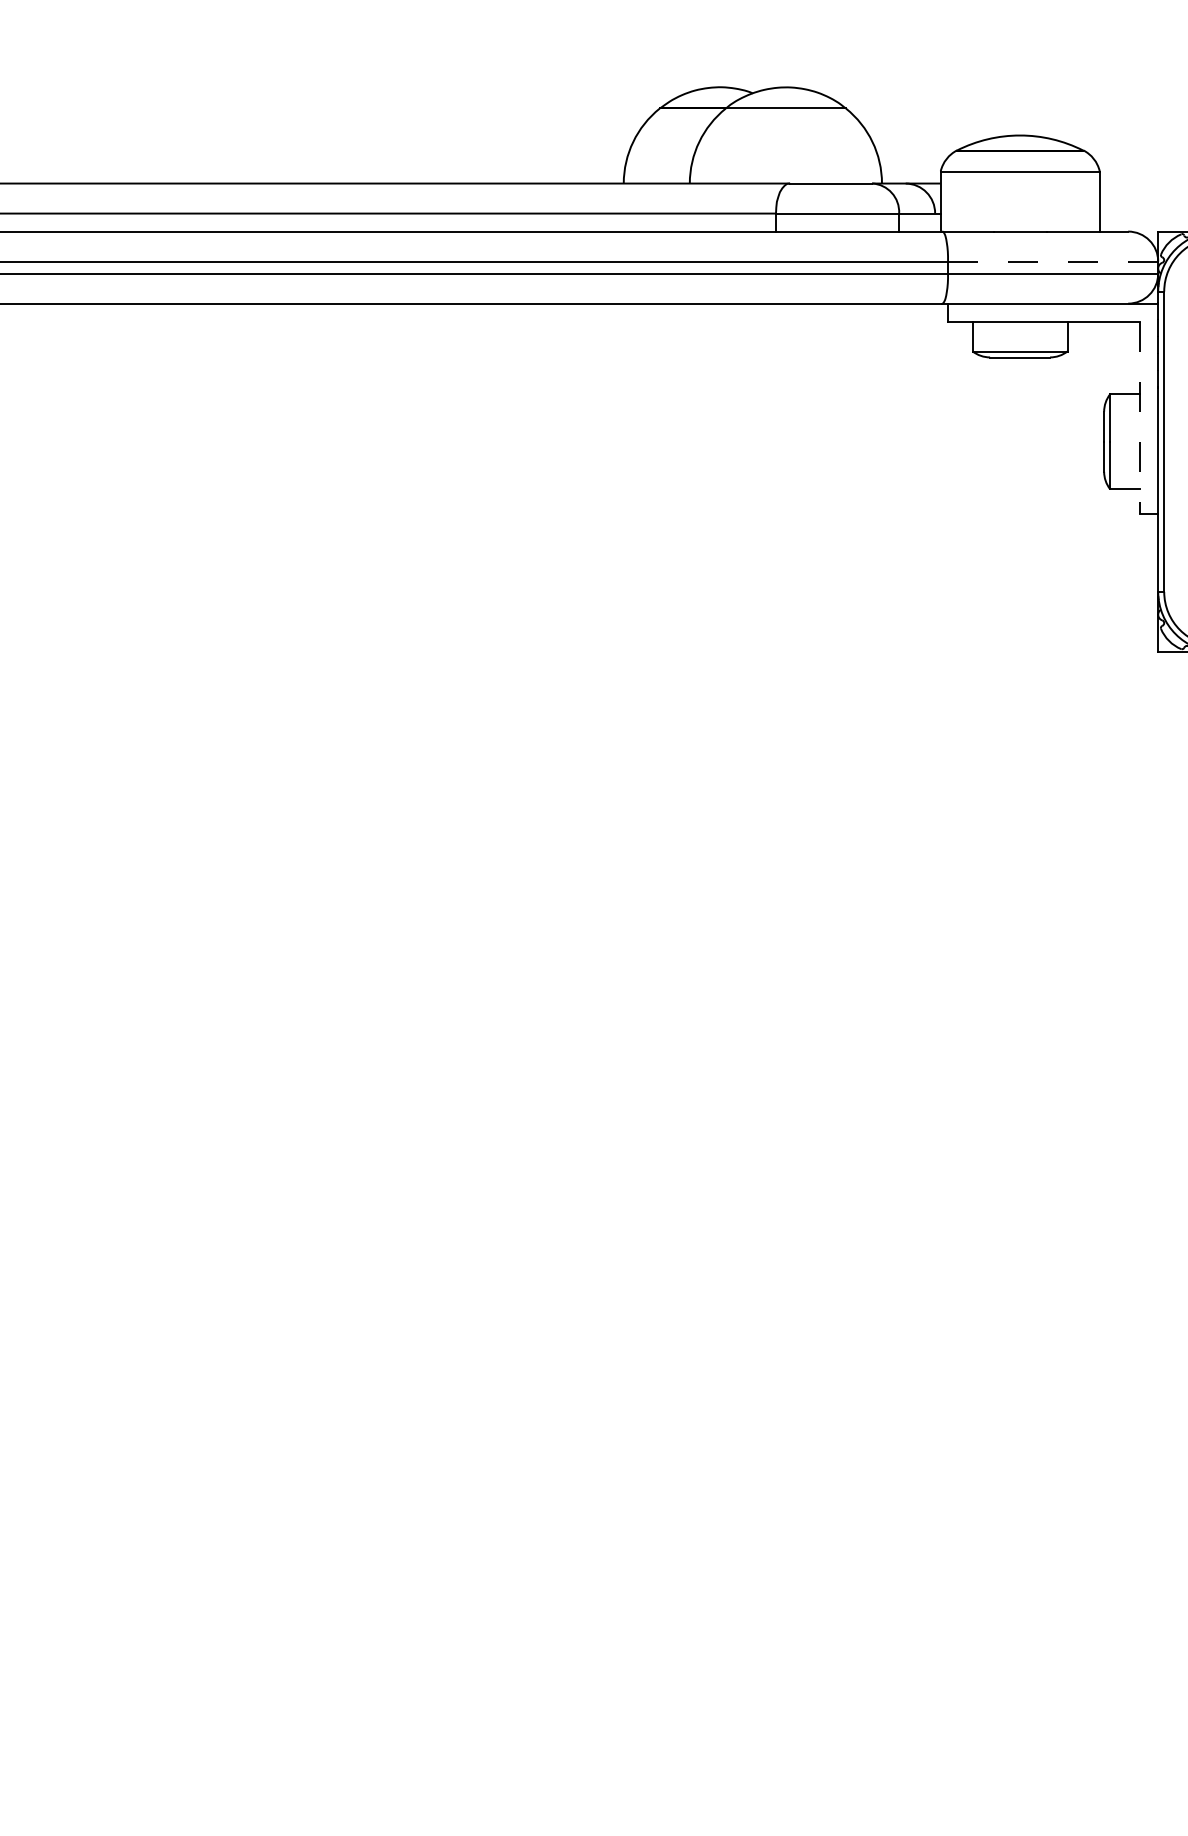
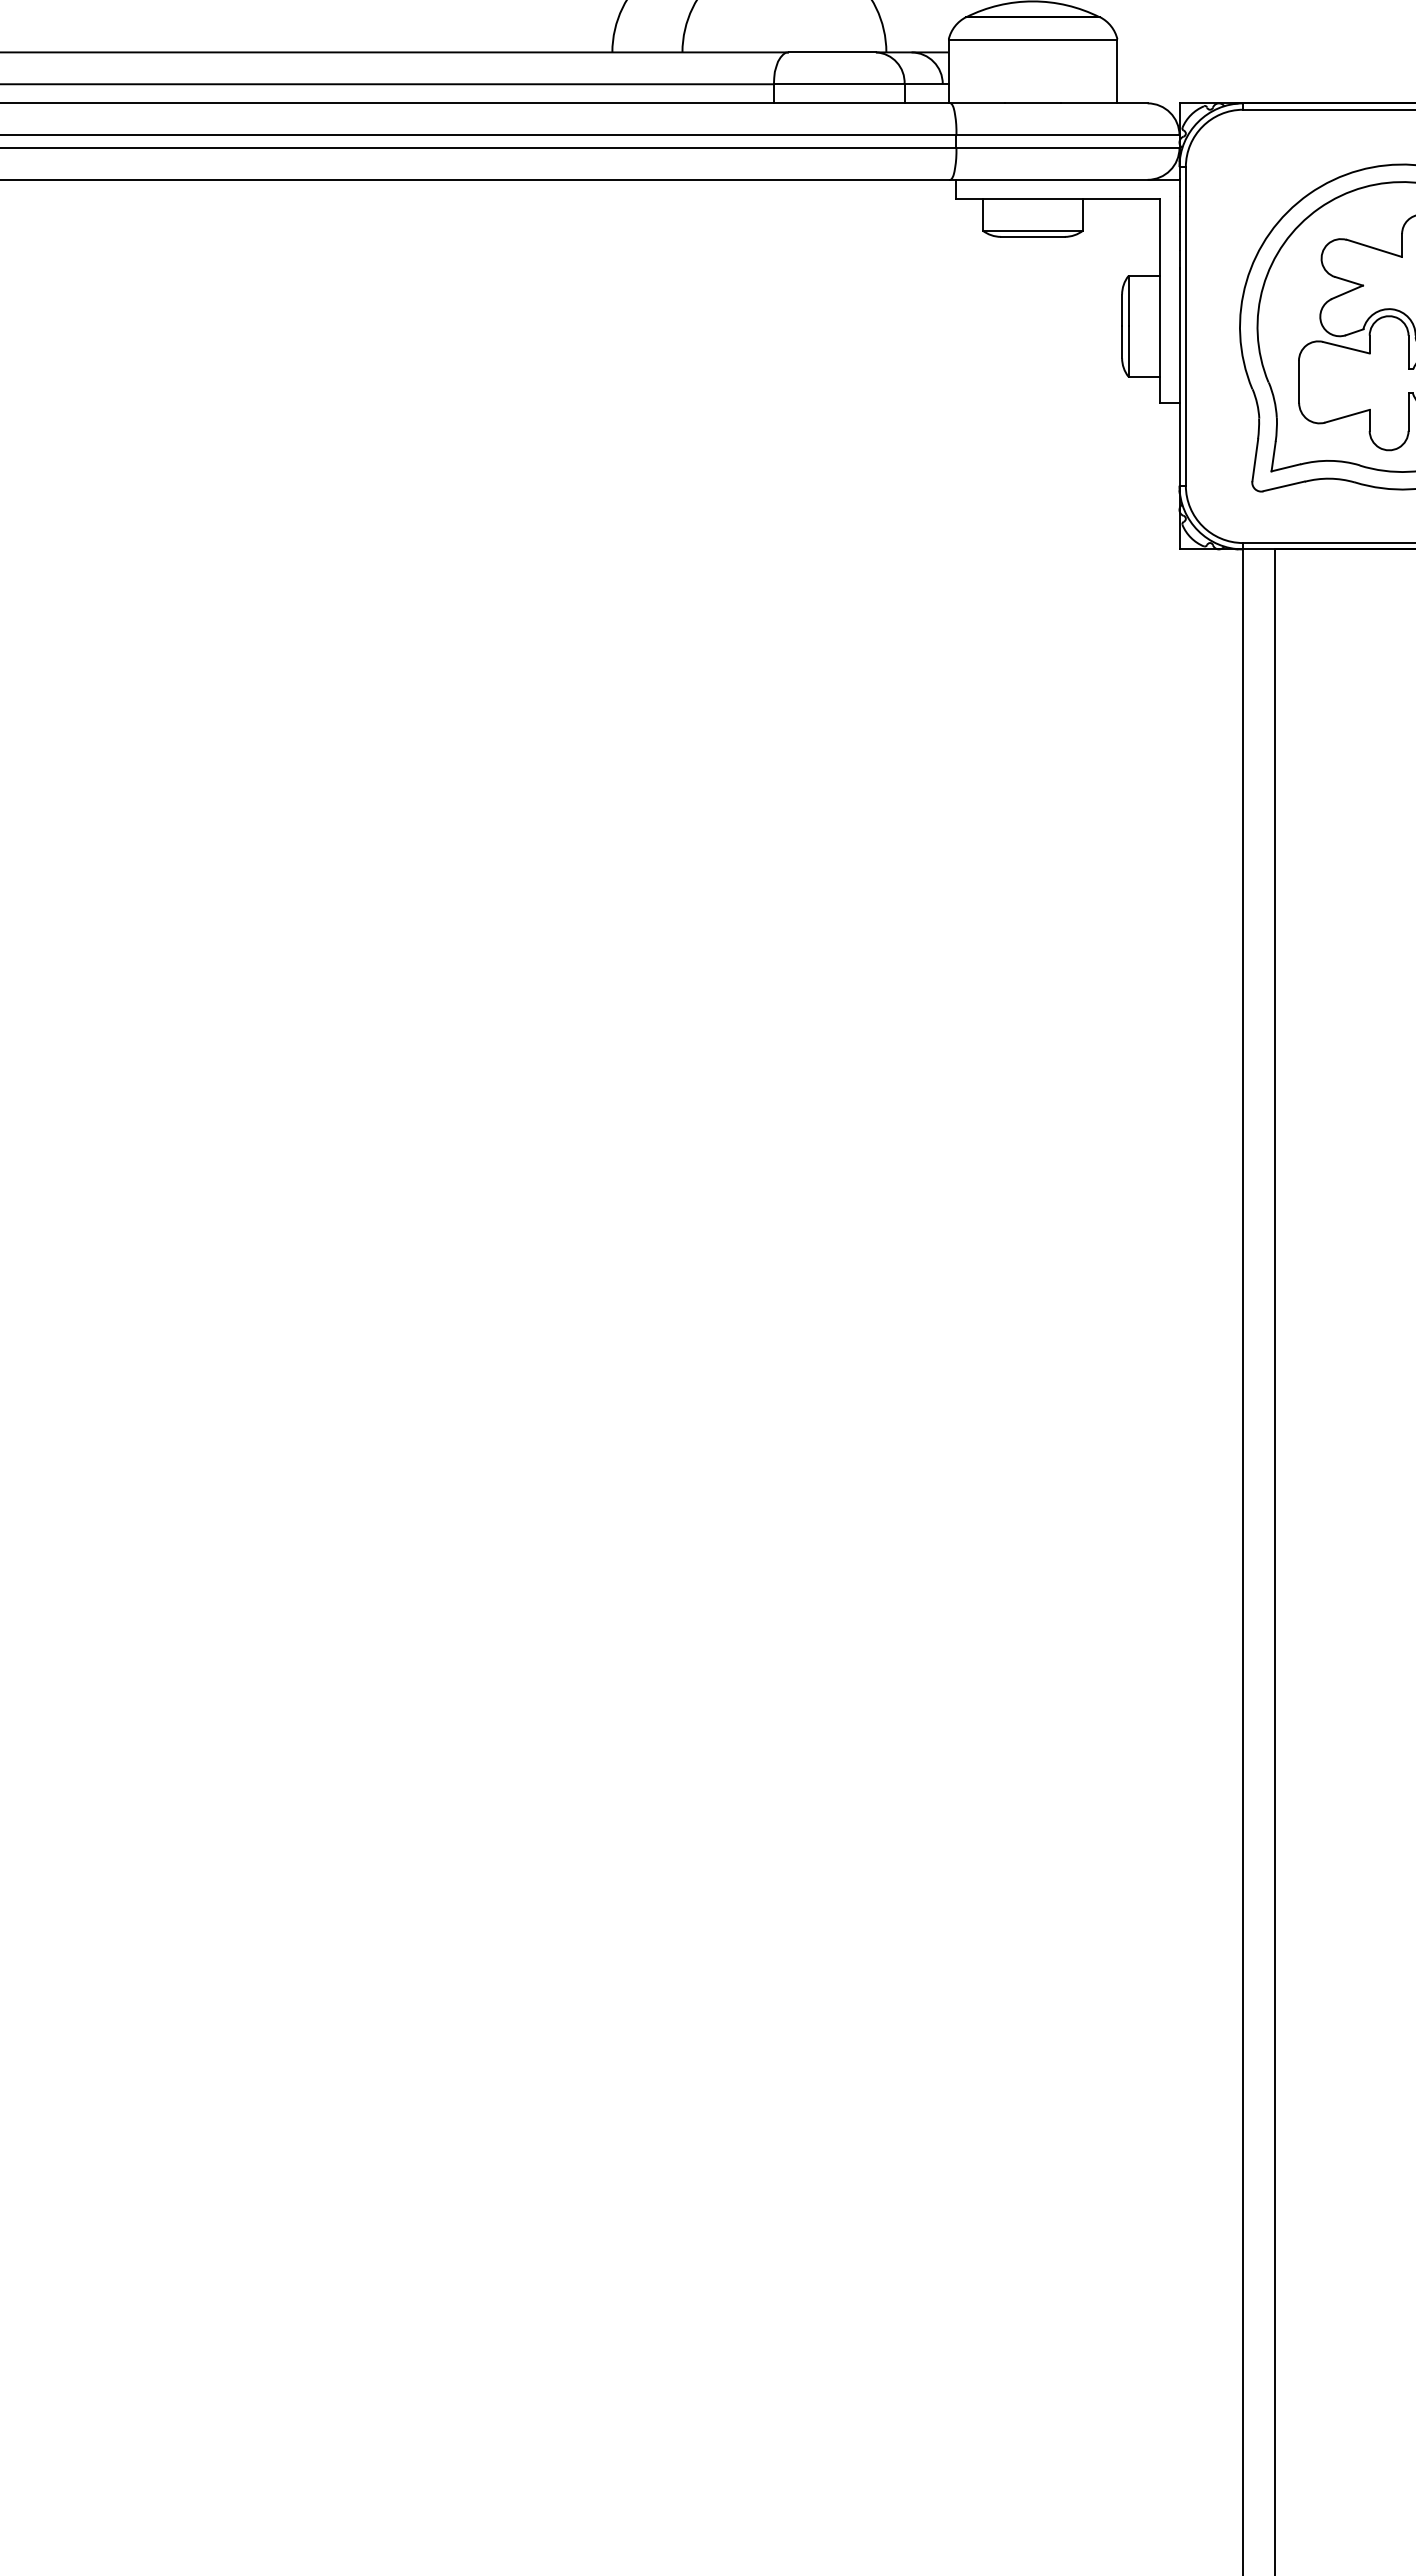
line: (1052, 261) -> (1067, 135), dashed -> solid
line: (1140, 417) -> (1160, 300), dashed -> solid

